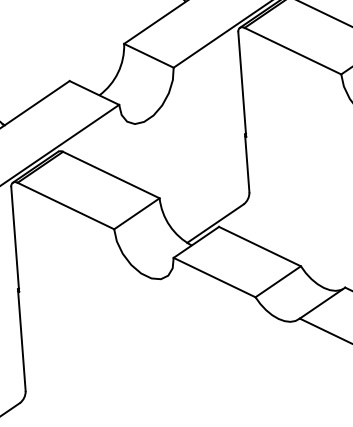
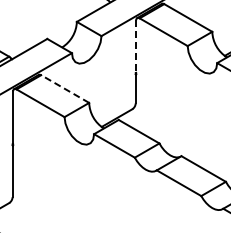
line: (242, 84) -> (136, 47), solid -> dashed
line: (111, 175) -> (65, 89), solid -> dashed

